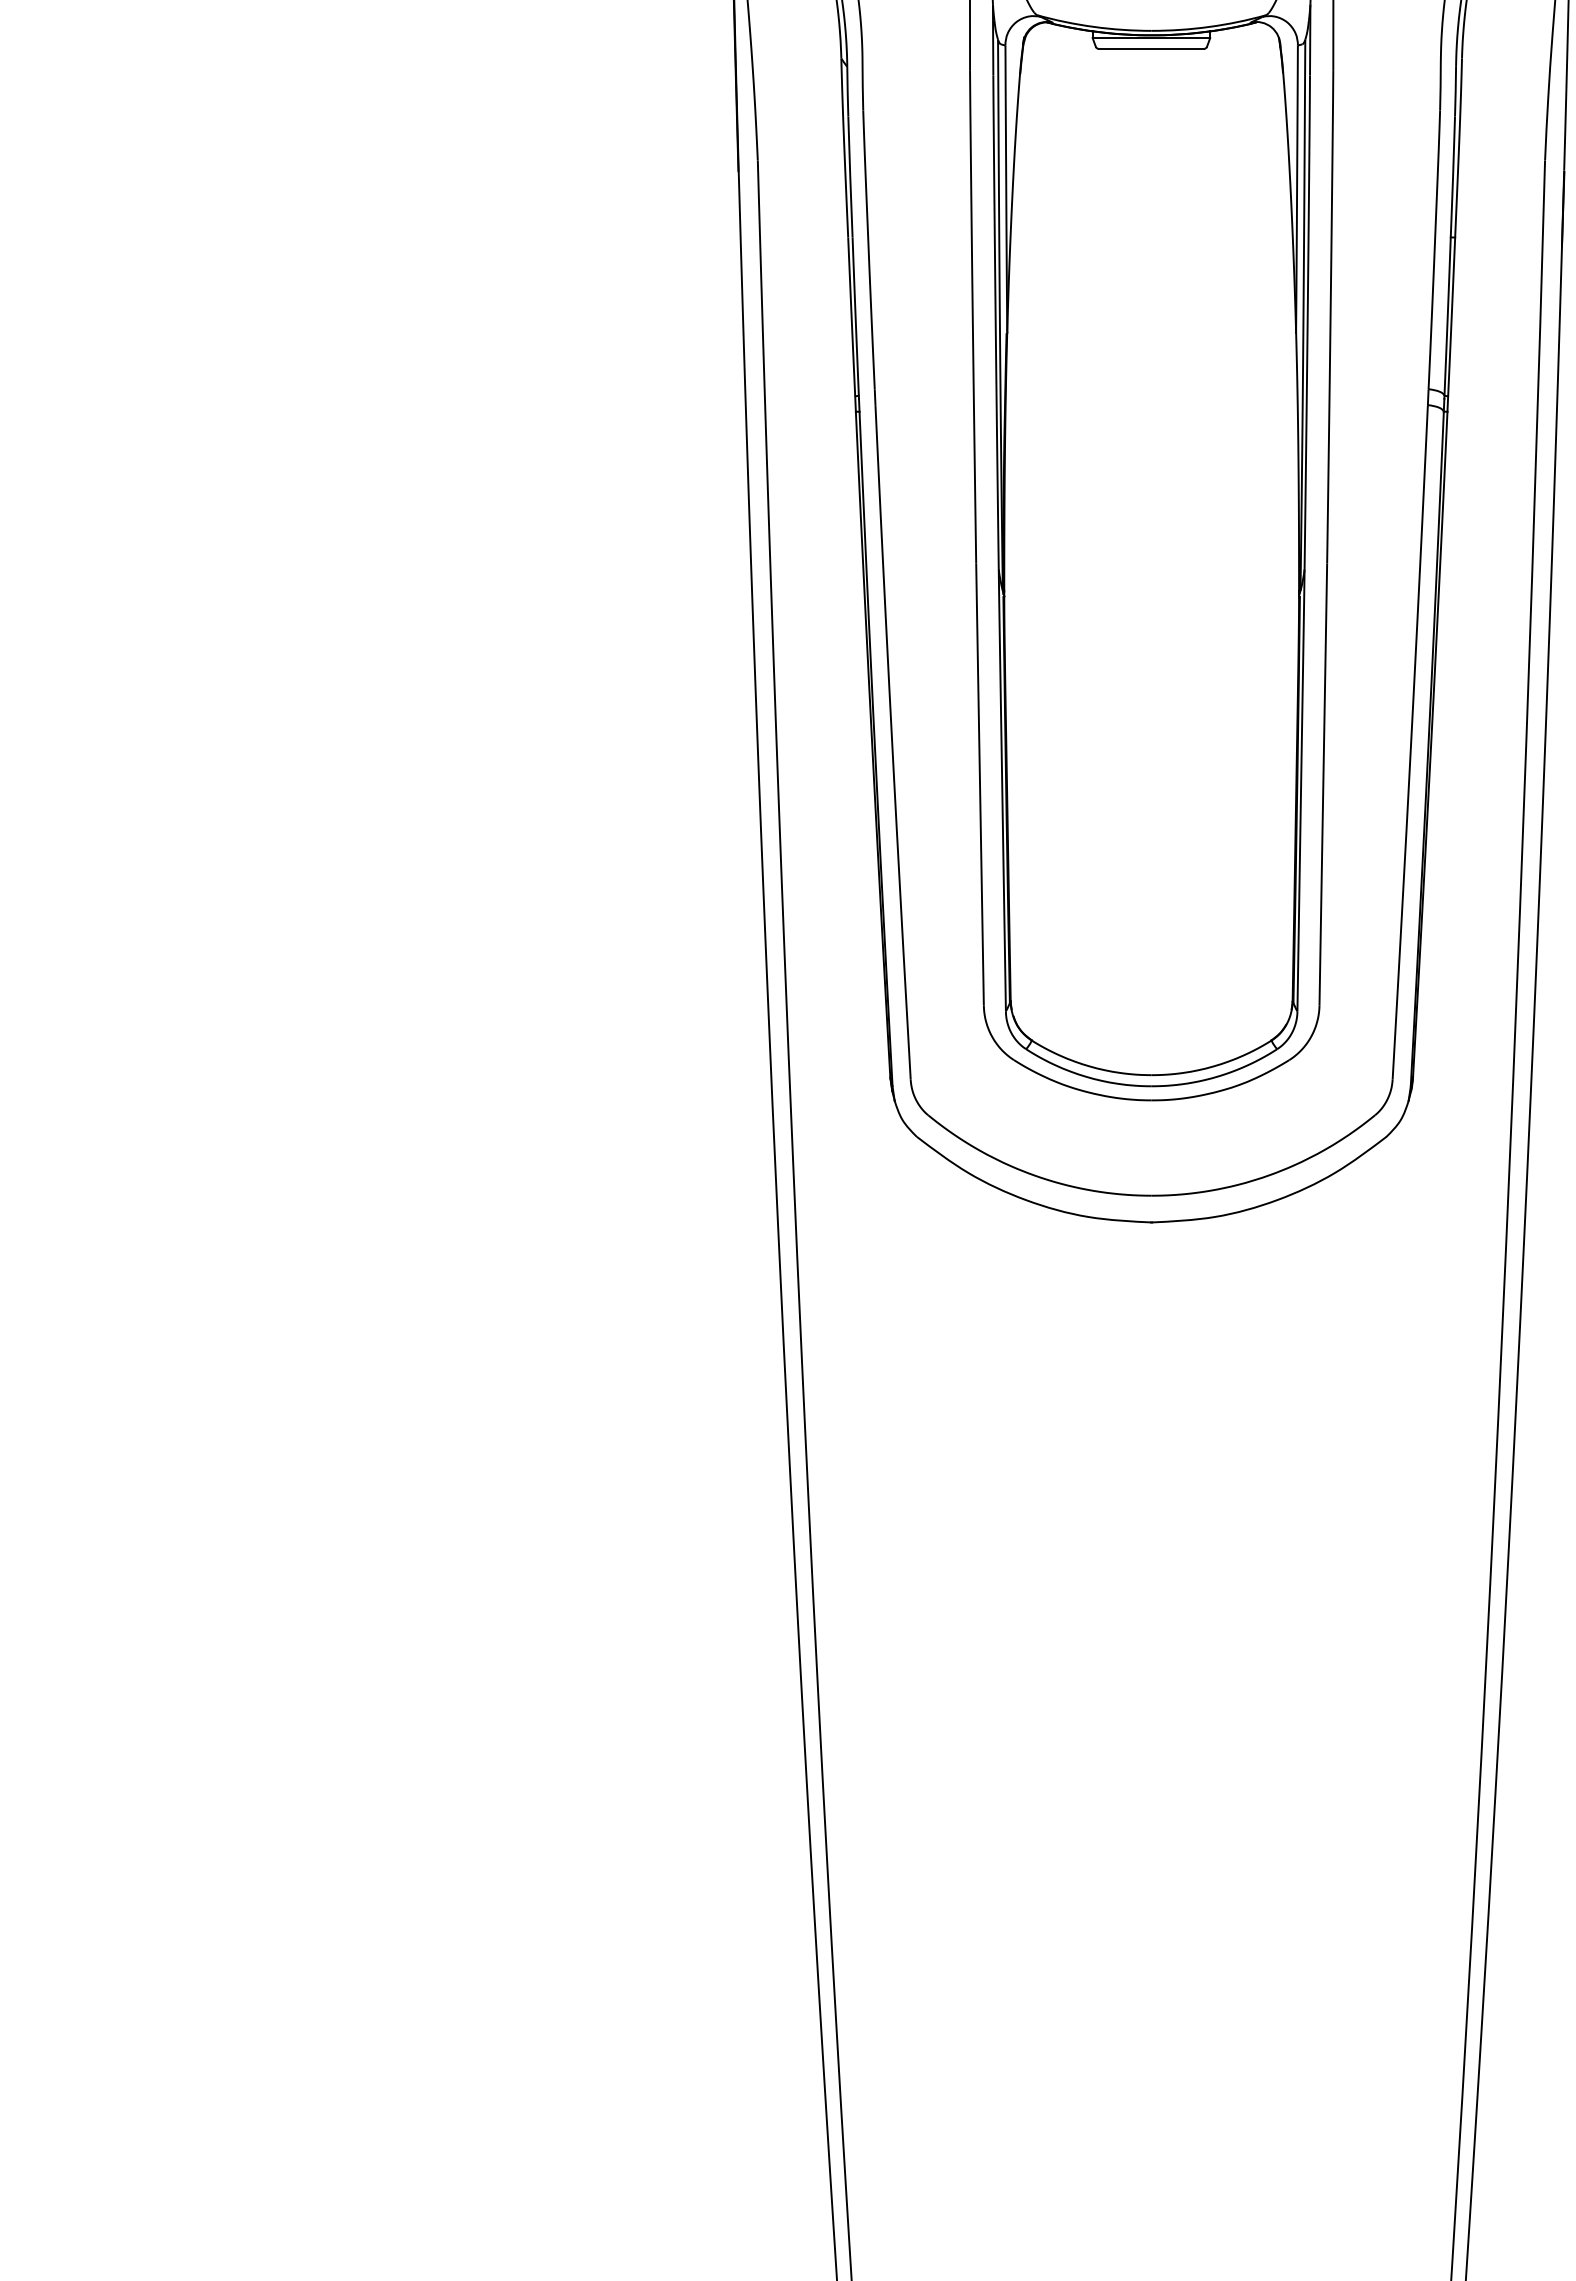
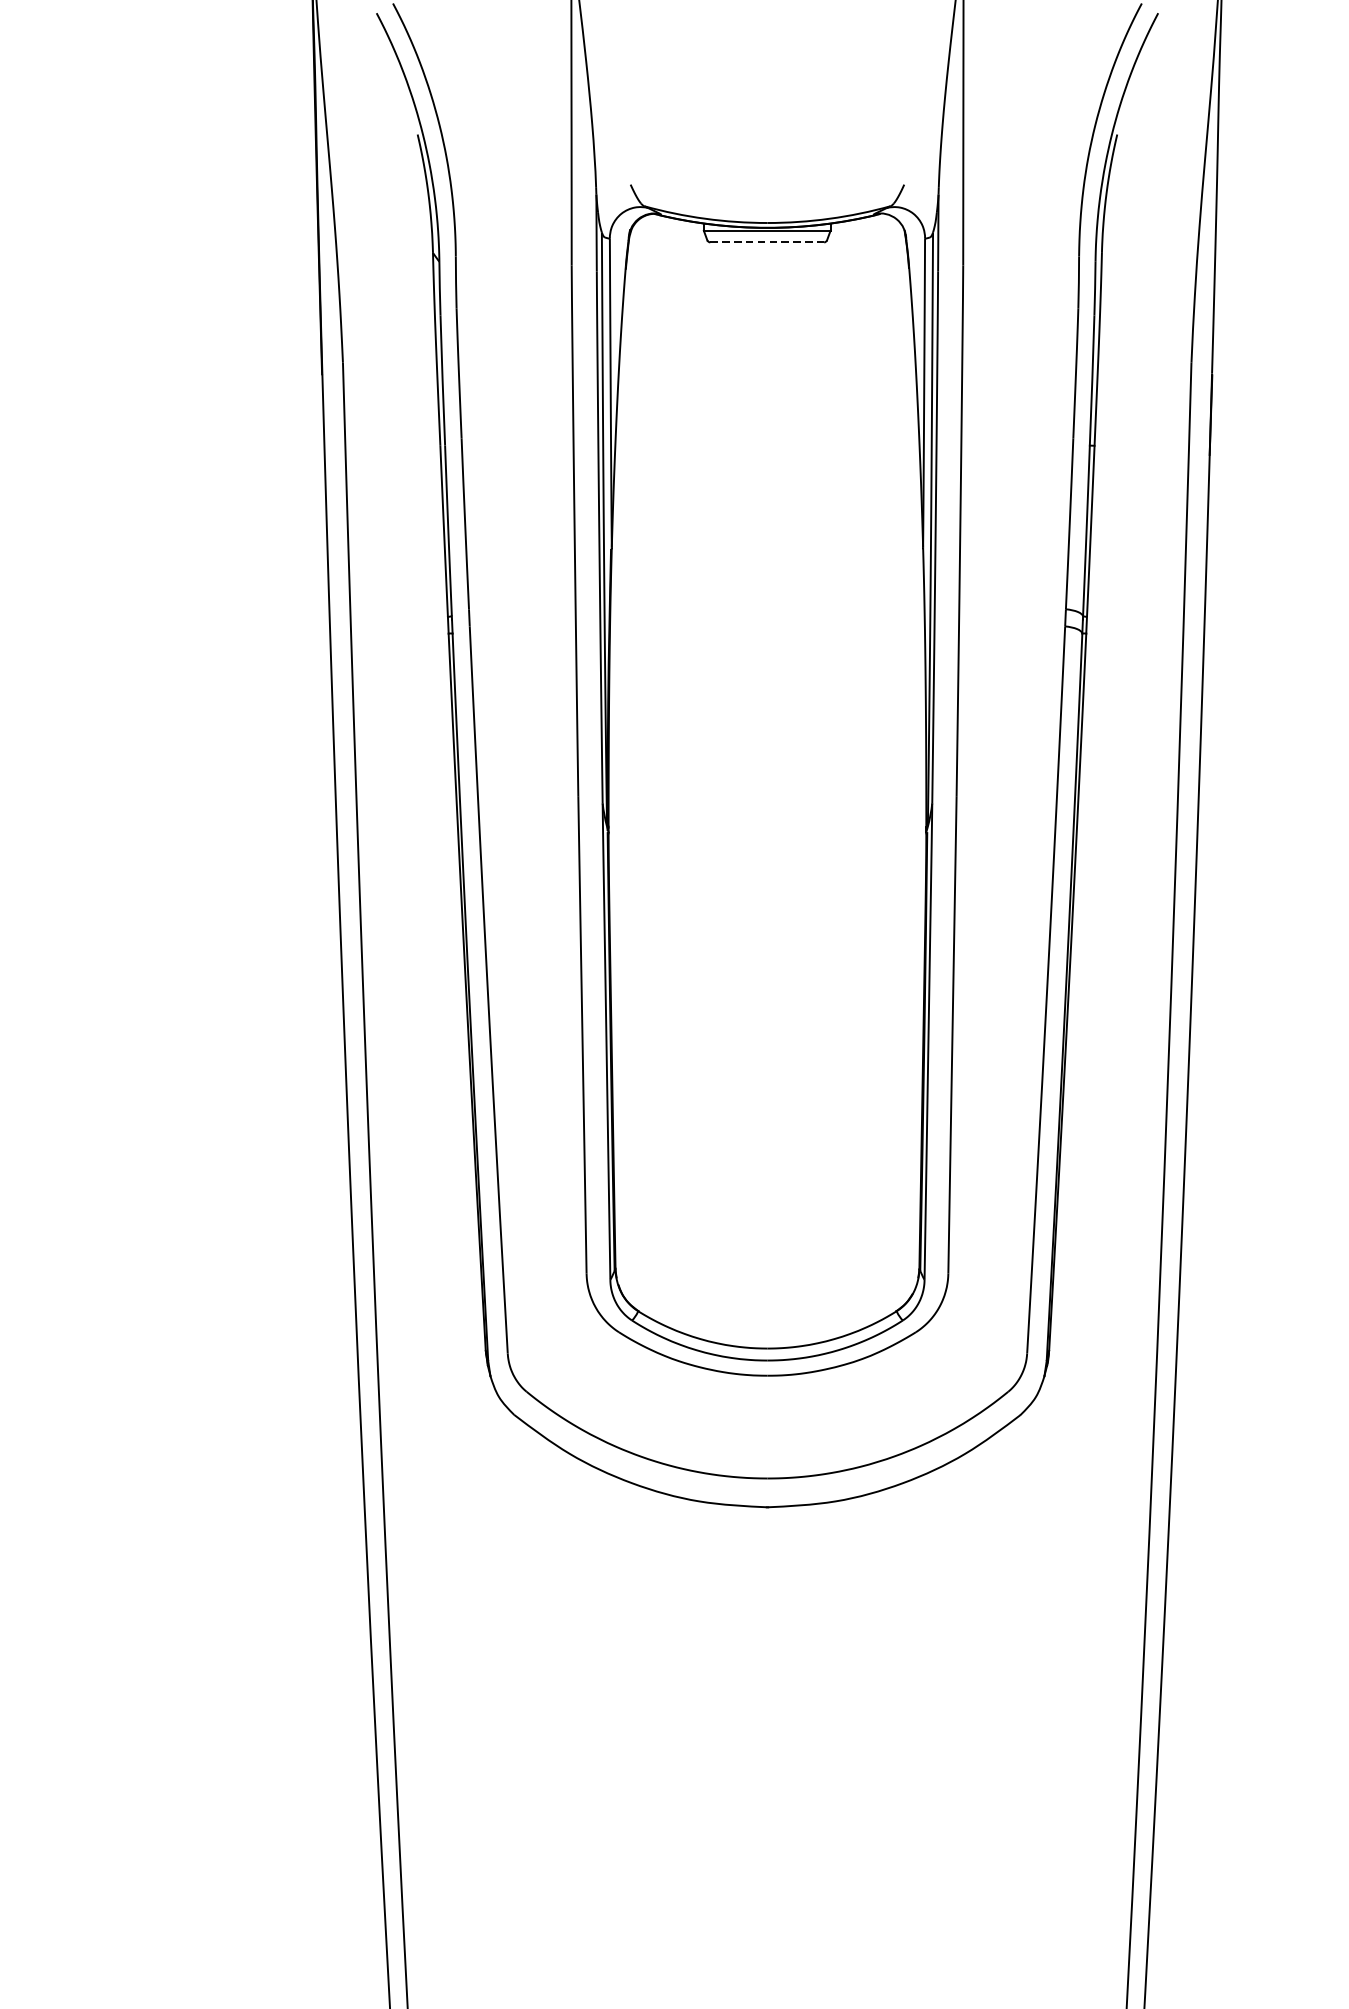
line: (1151, 48) -> (767, 242), solid -> dashed

